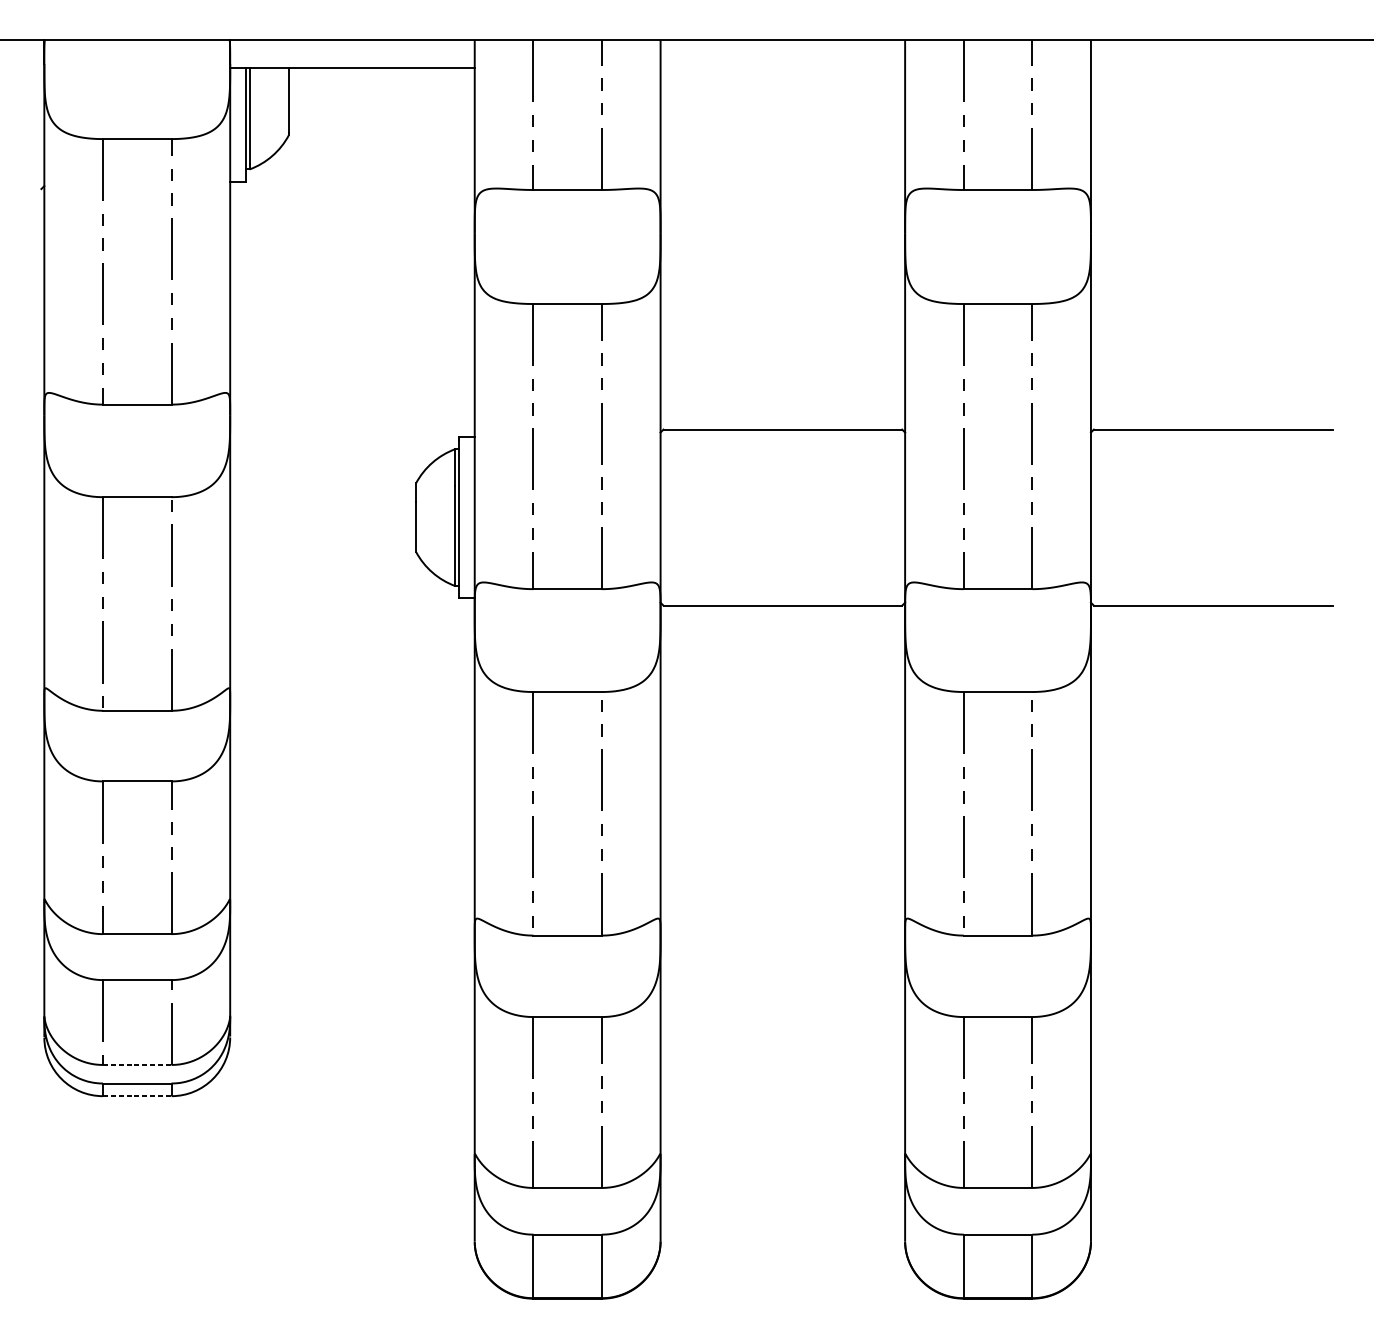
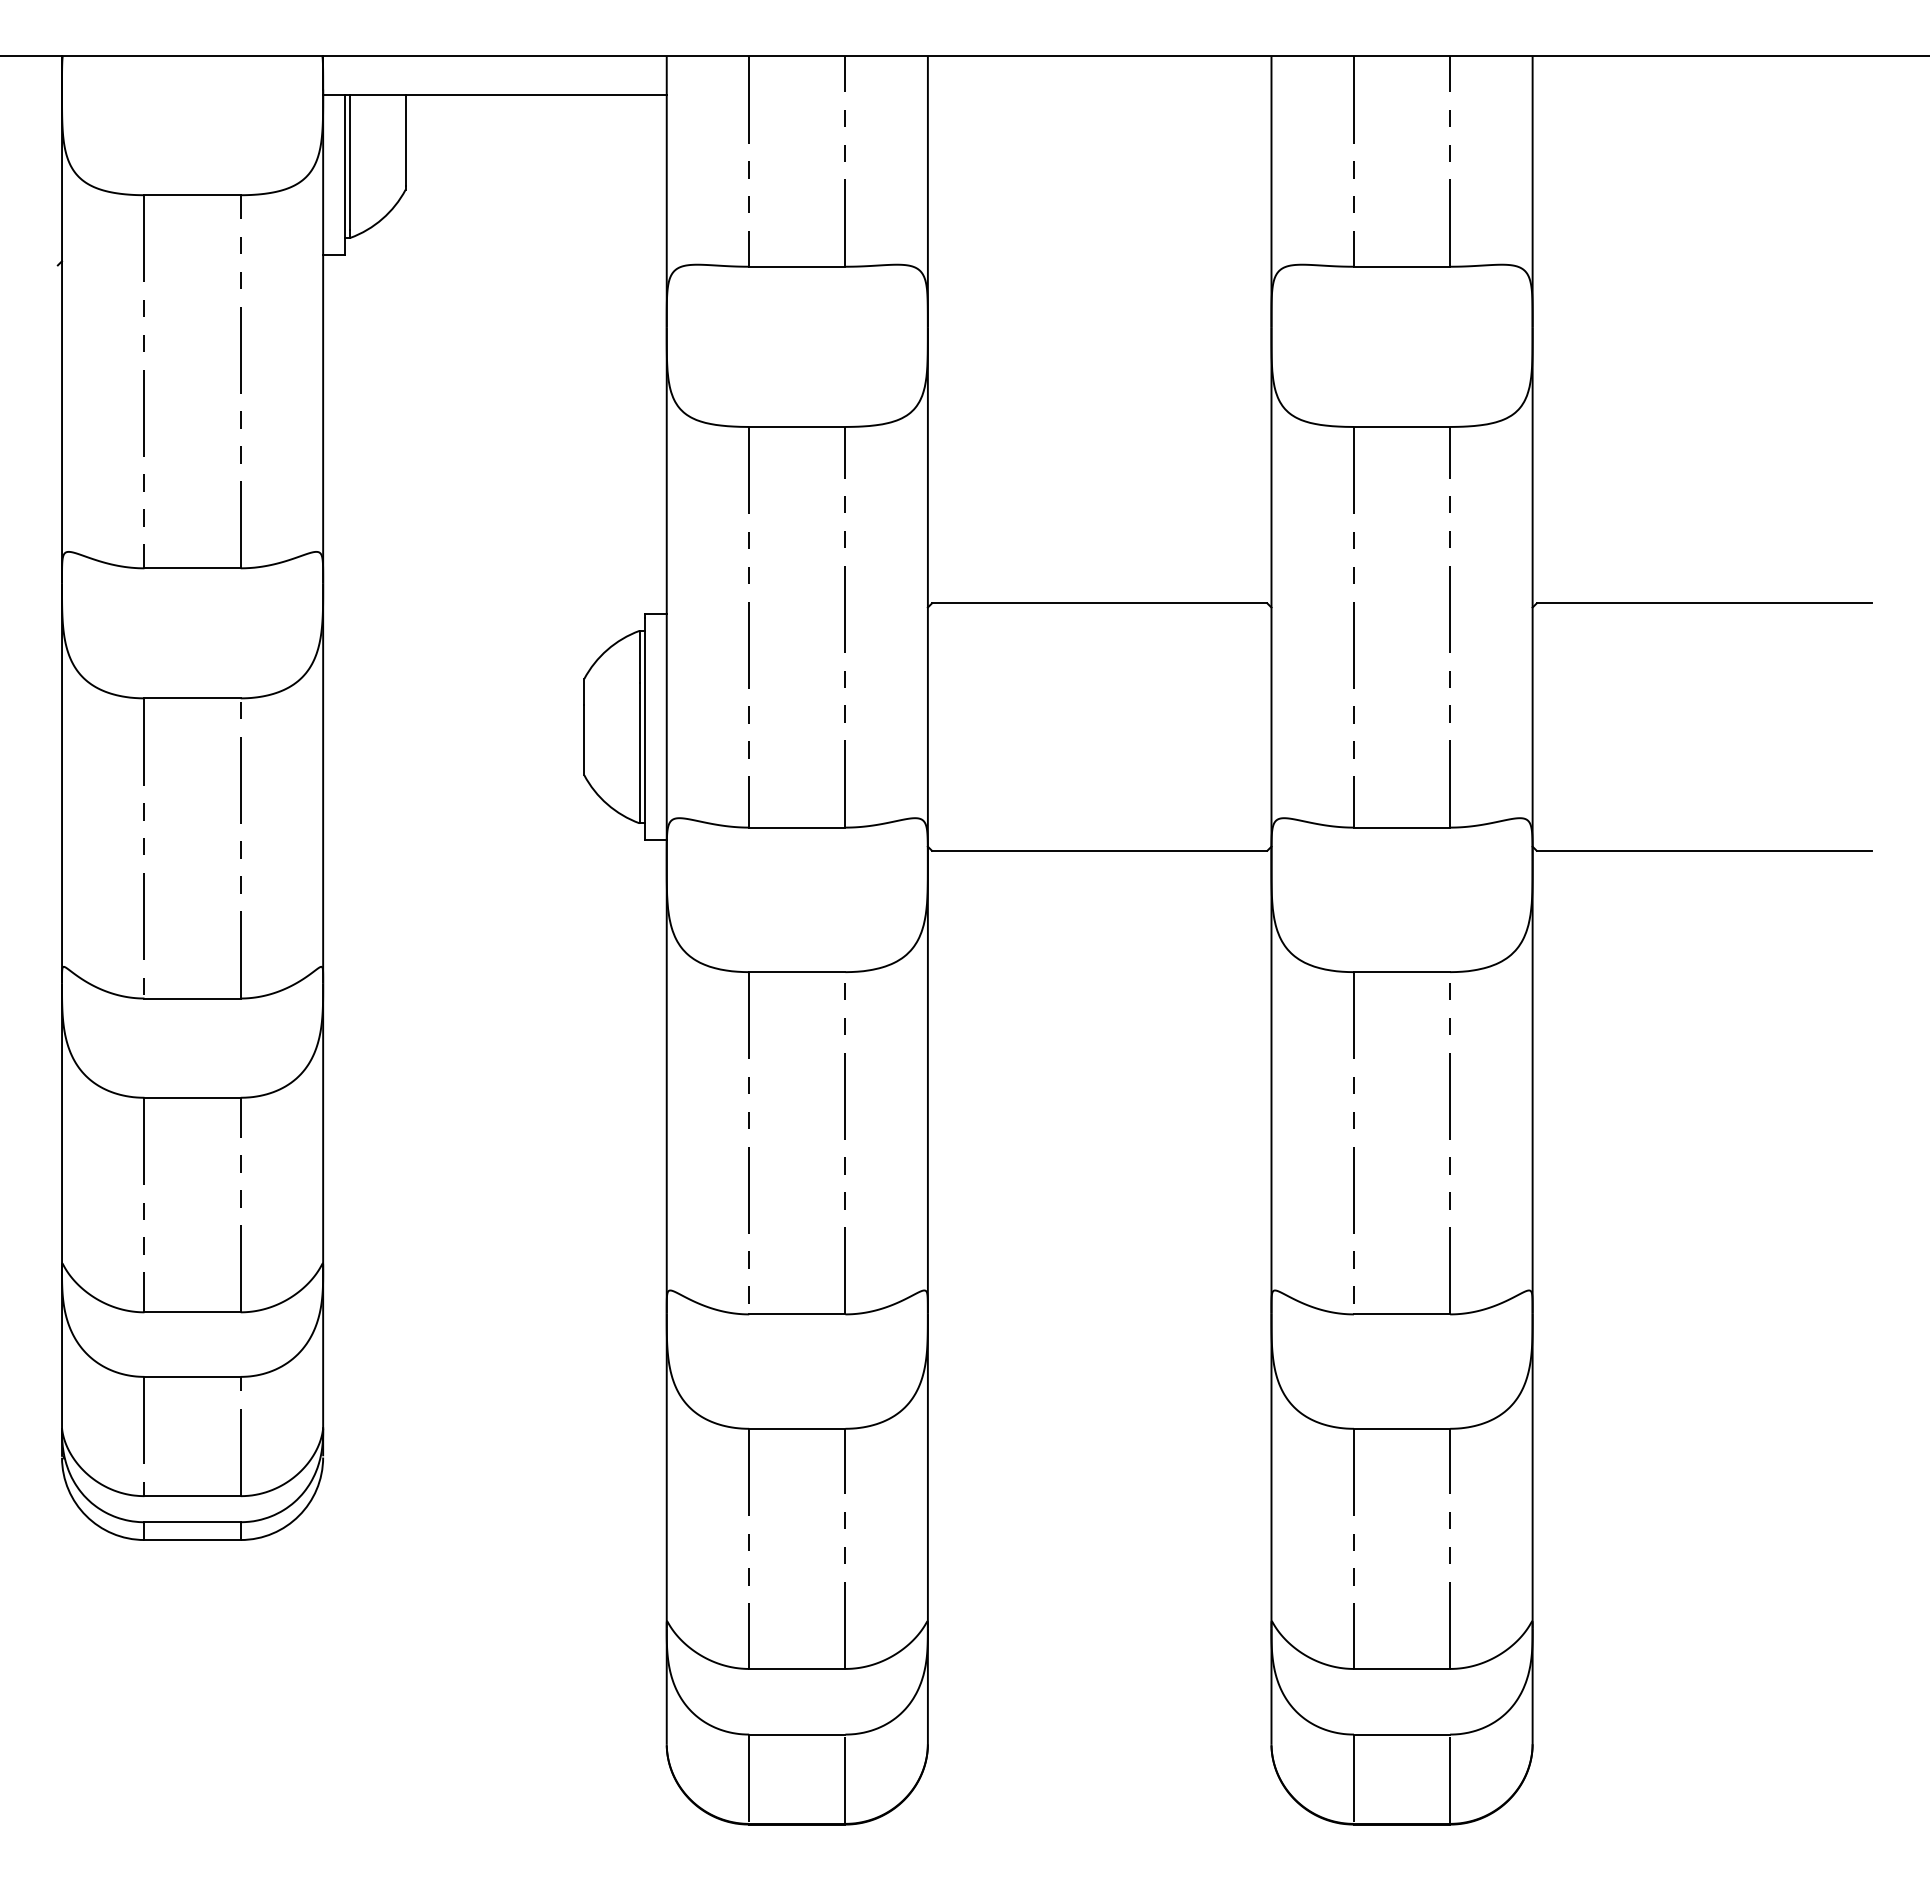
line: (137, 1065) -> (193, 1496), dashed -> solid
line: (137, 1096) -> (193, 1540), dashed -> solid

